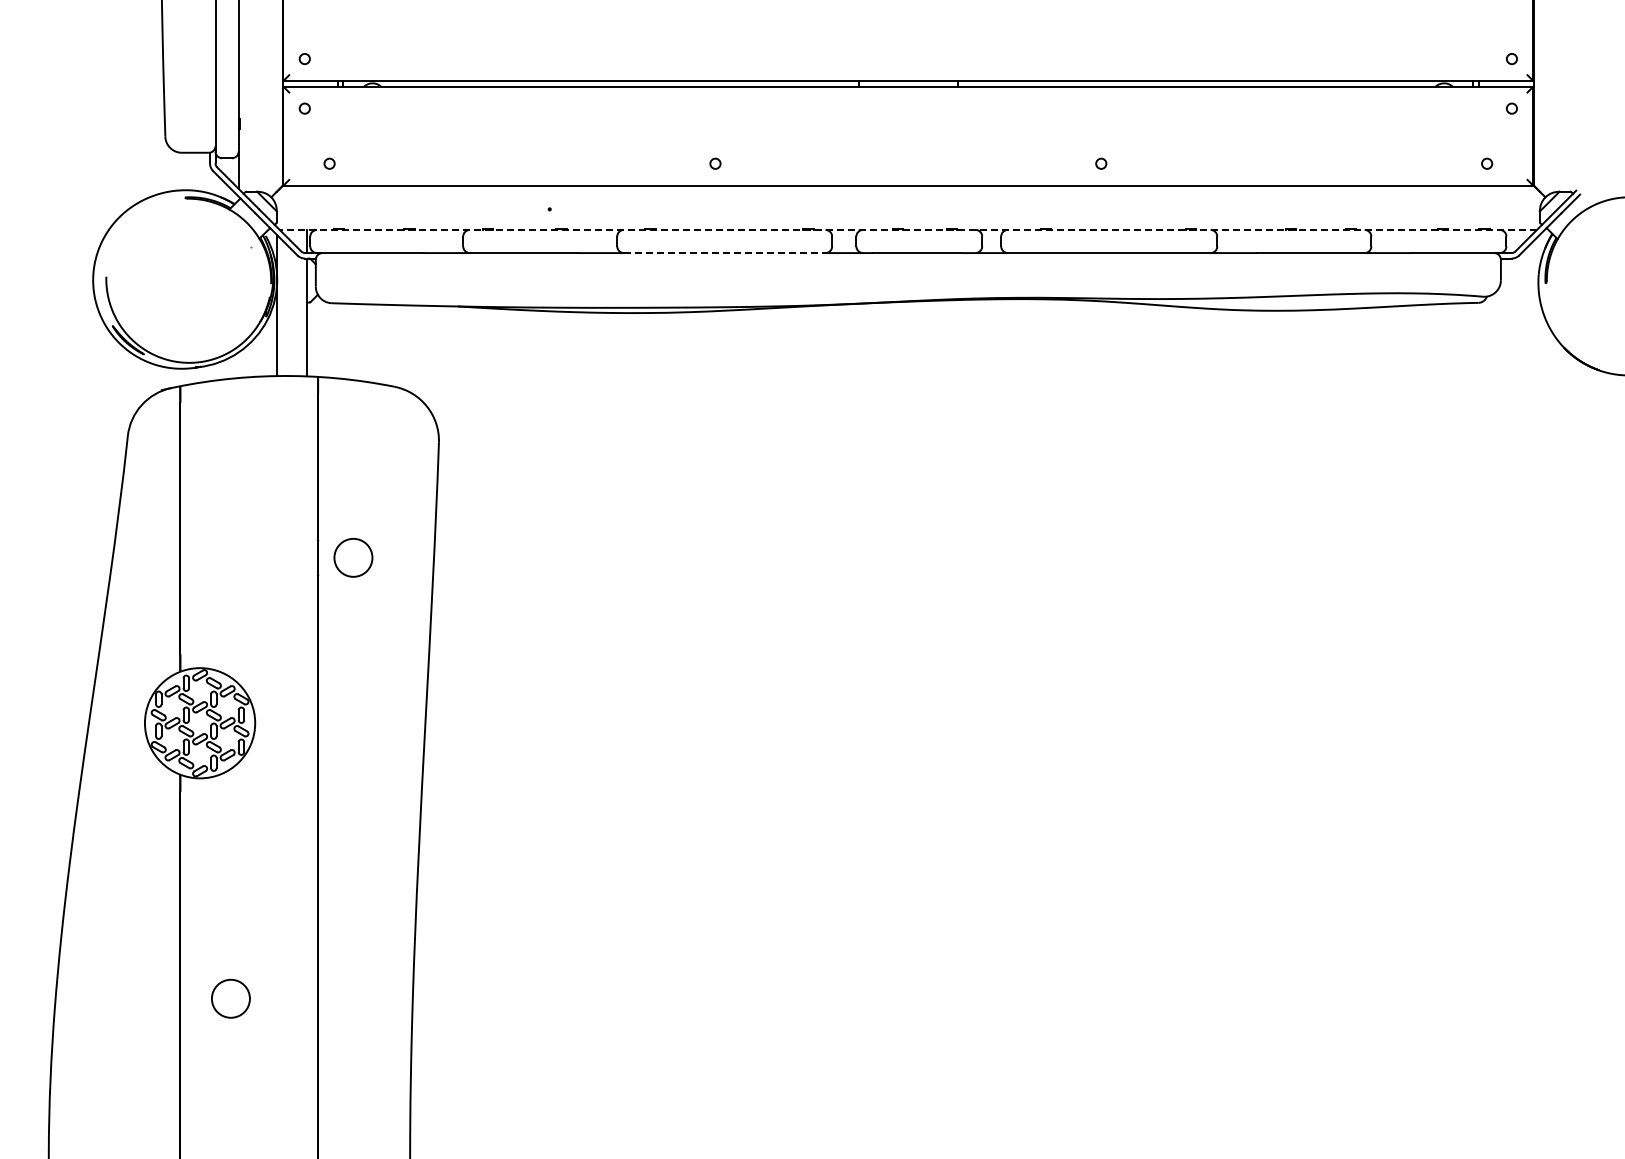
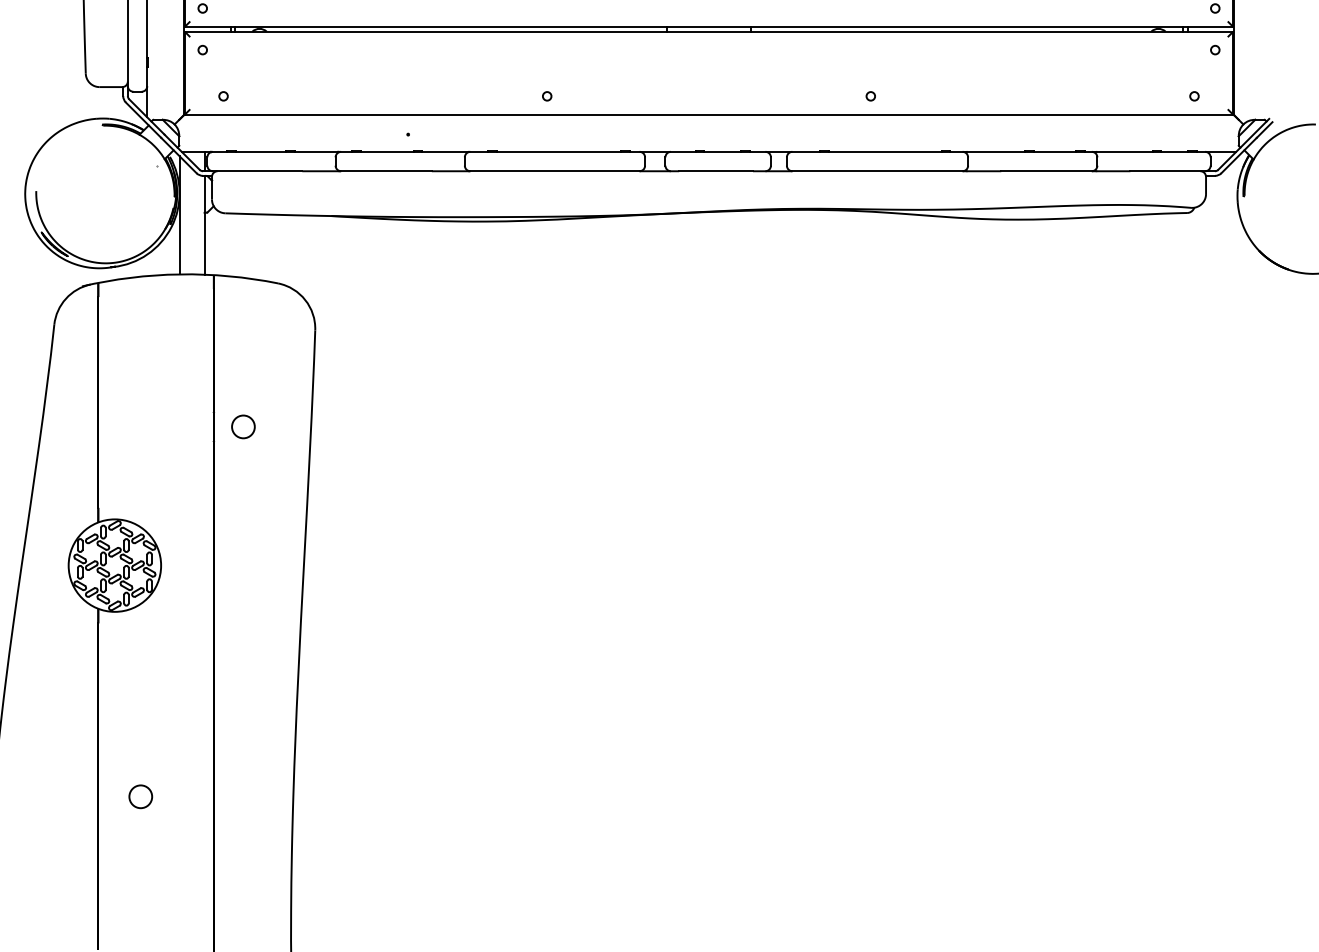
line: (908, 229) -> (709, 151), dashed -> solid
line: (724, 253) -> (554, 171), dashed -> solid
circle: (352, 557) -> (242, 426), size x0.71
circle: (230, 998) -> (140, 796), size x0.71

